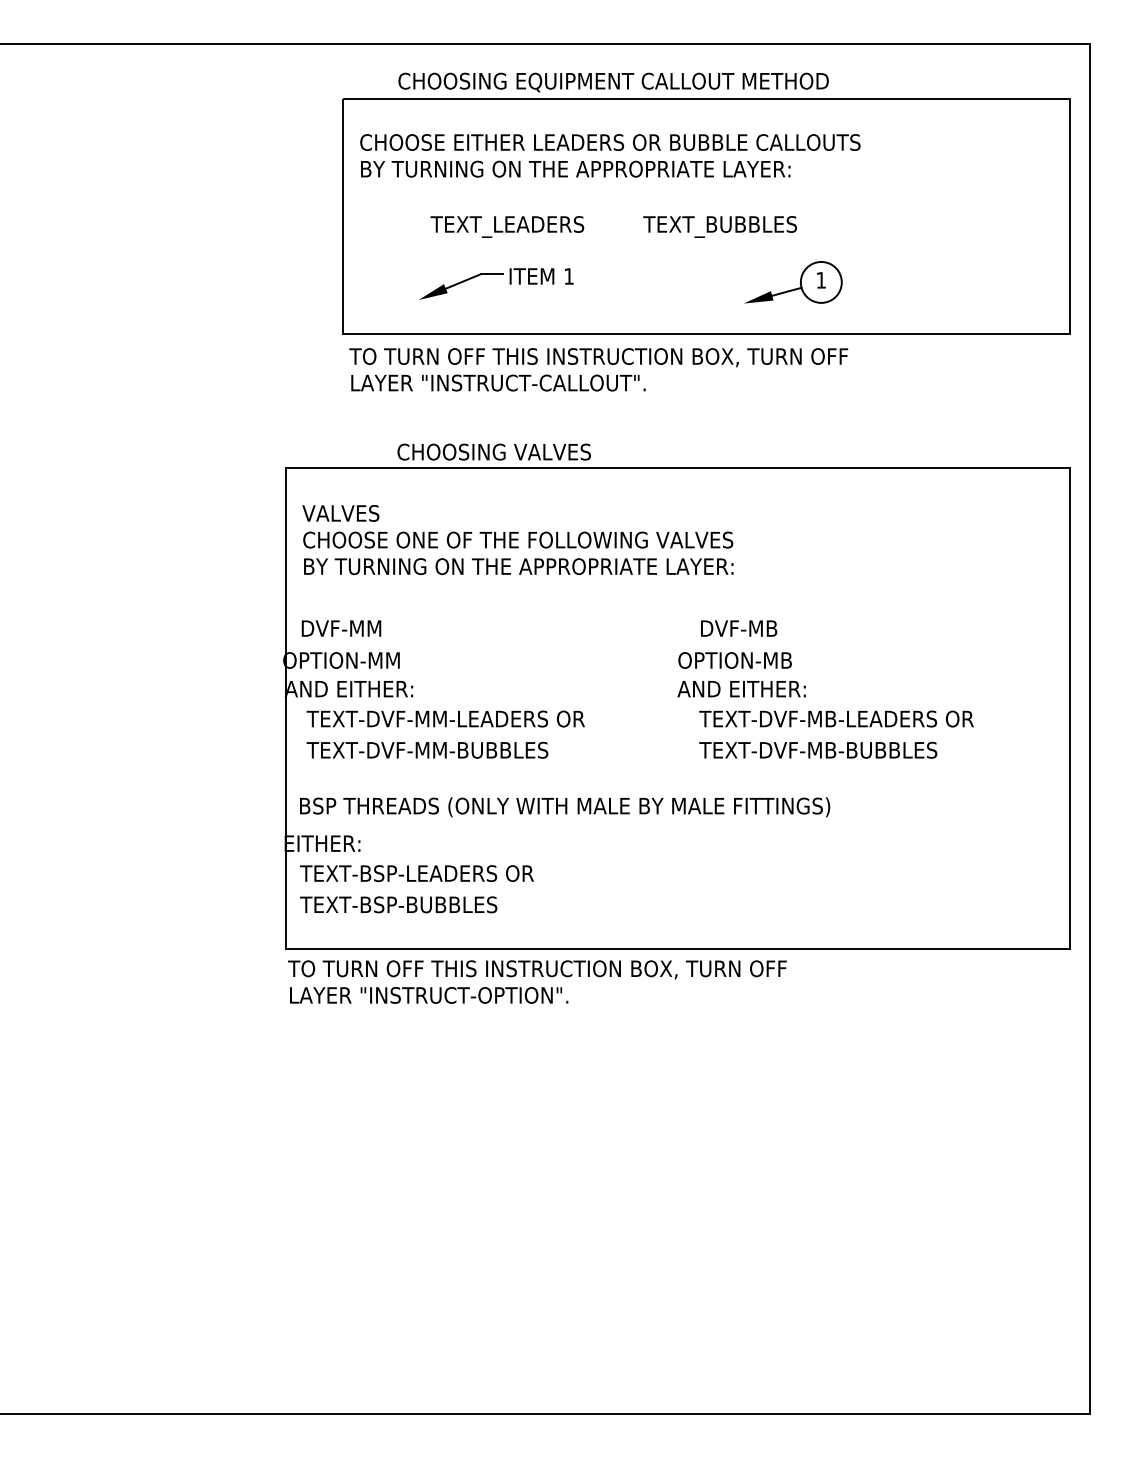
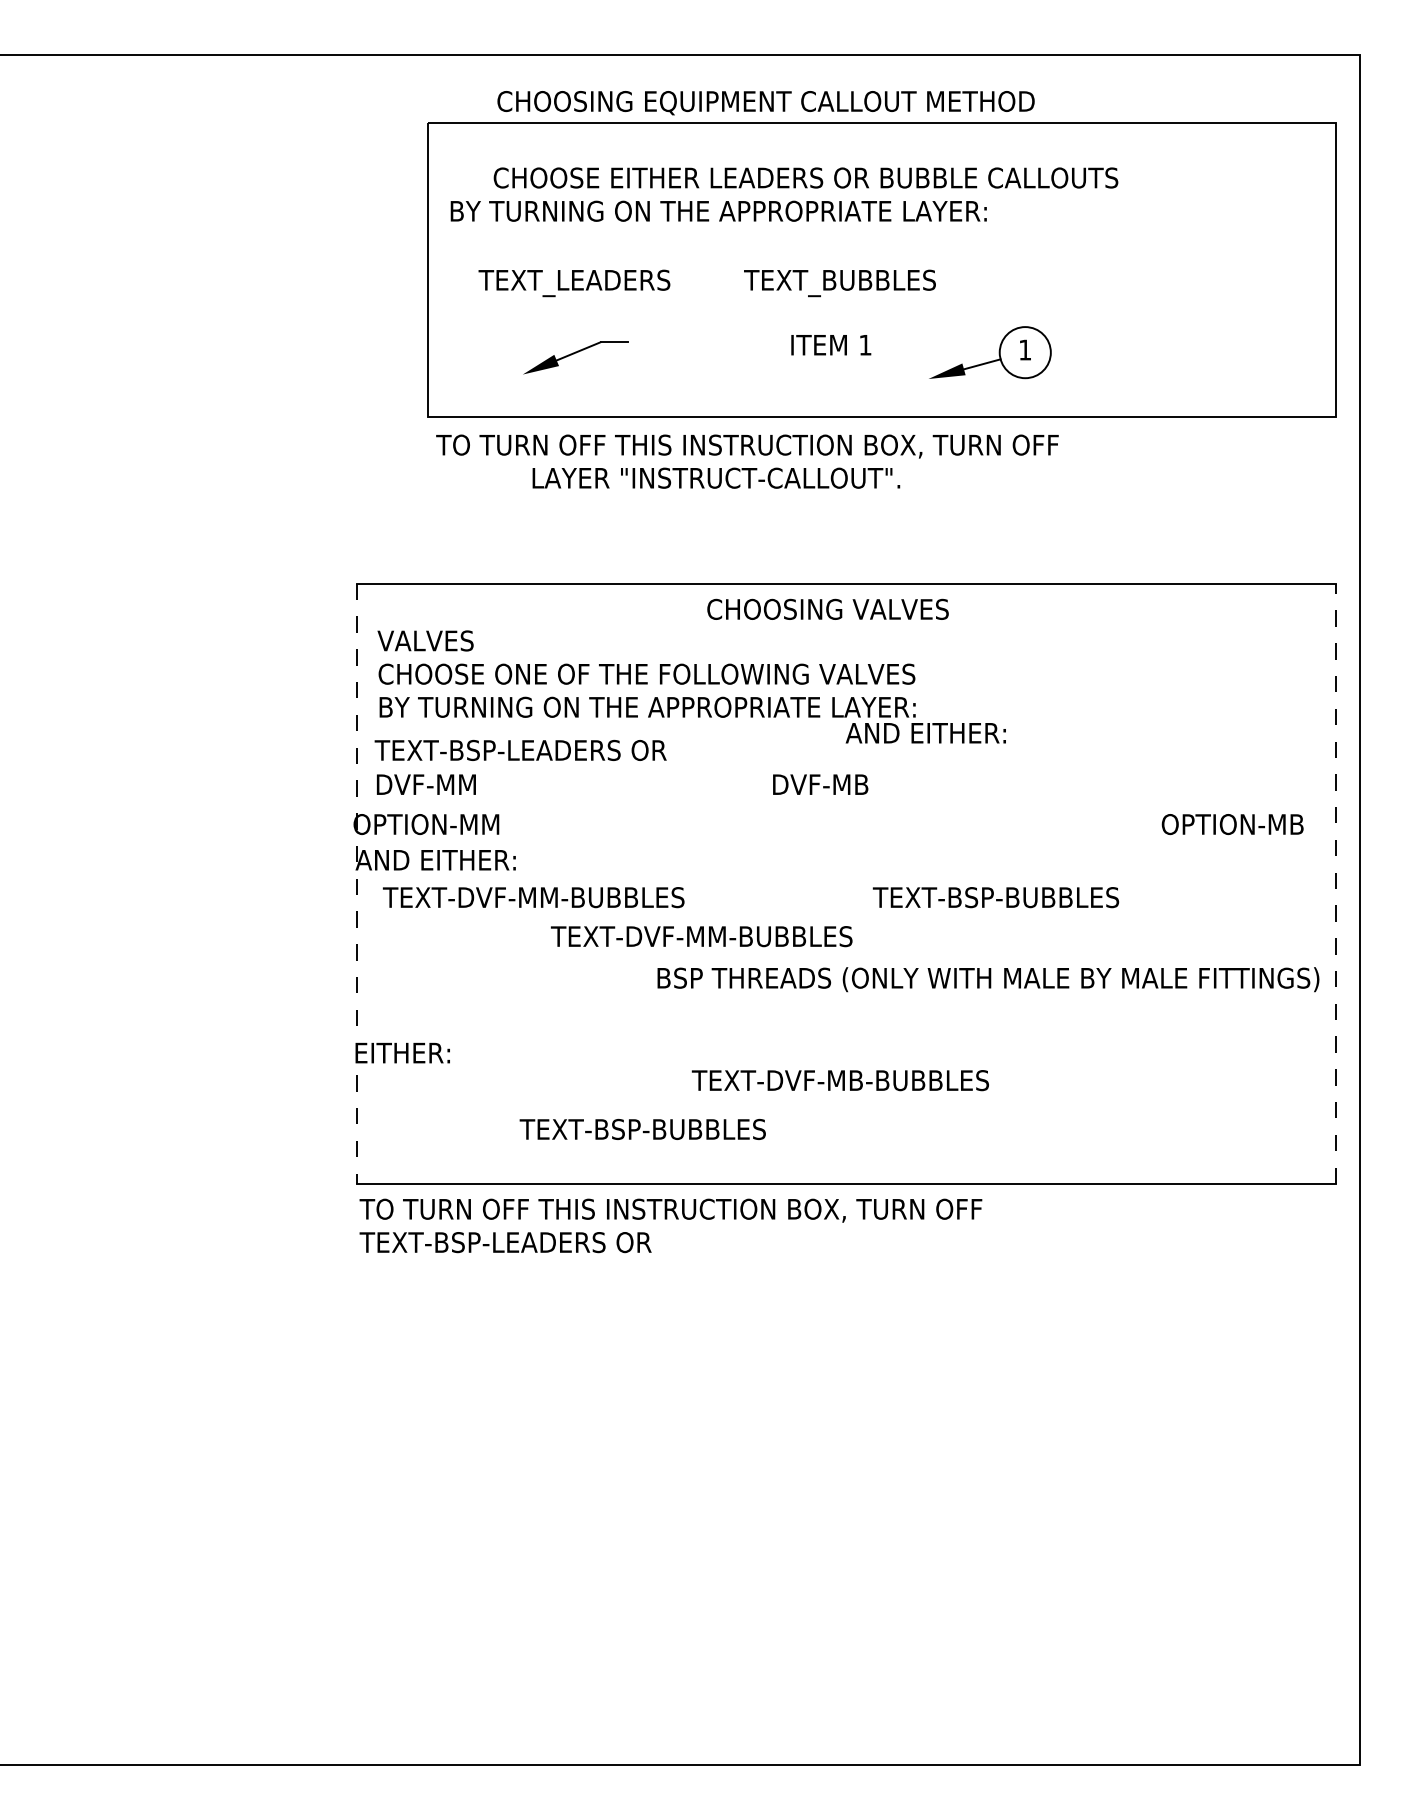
text: (609, 142) -> (805, 177), moved
text: (613, 227) -> (706, 283), moved
text: (541, 276) -> (831, 345), moved
text: (498, 382) -> (716, 477), moved
text: (493, 451) -> (827, 608), moved
text: (738, 628) -> (820, 784), moved
text: (734, 660) -> (1232, 824), moved
text: (741, 689) -> (925, 733), moved
line: (1070, 707) -> (1336, 883), solid -> dashed
line: (286, 708) -> (357, 884), solid -> dashed
text: (522, 718) -> (652, 897), TEXT-DVF-MM-LEADERS OR -> TEXT-DVF-MM-BUBBLES
text: (867, 718) -> (1083, 897), TEXT-DVF-MB-LEADERS OR -> TEXT-BSP-BUBBLES
text: (427, 750) -> (701, 936), moved
text: (817, 750) -> (839, 1080), moved
text: (565, 807) -> (988, 979), moved
text: (416, 873) -> (520, 750), moved
text: (398, 904) -> (642, 1129), moved
text: (428, 995) -> (534, 1242), LAYER "INSTRUCT-OPTION". -> TEXT-BSP-LEADERS OR

